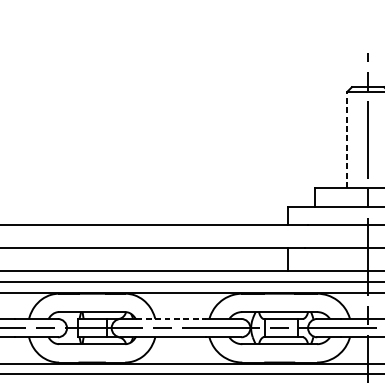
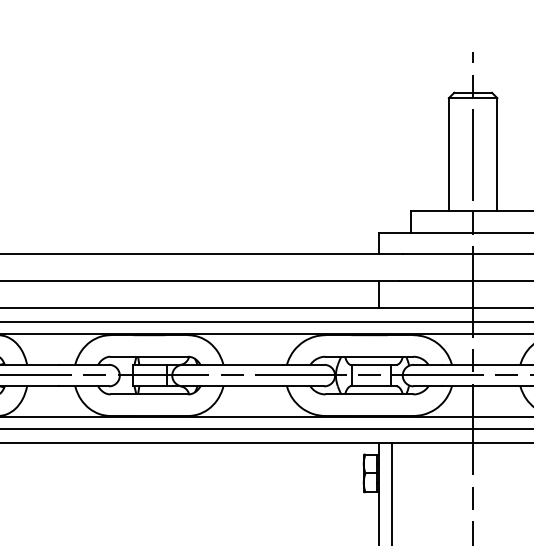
line: (347, 139) -> (448, 154), dashed -> solid
line: (171, 318) -> (242, 364), dashed -> solid

